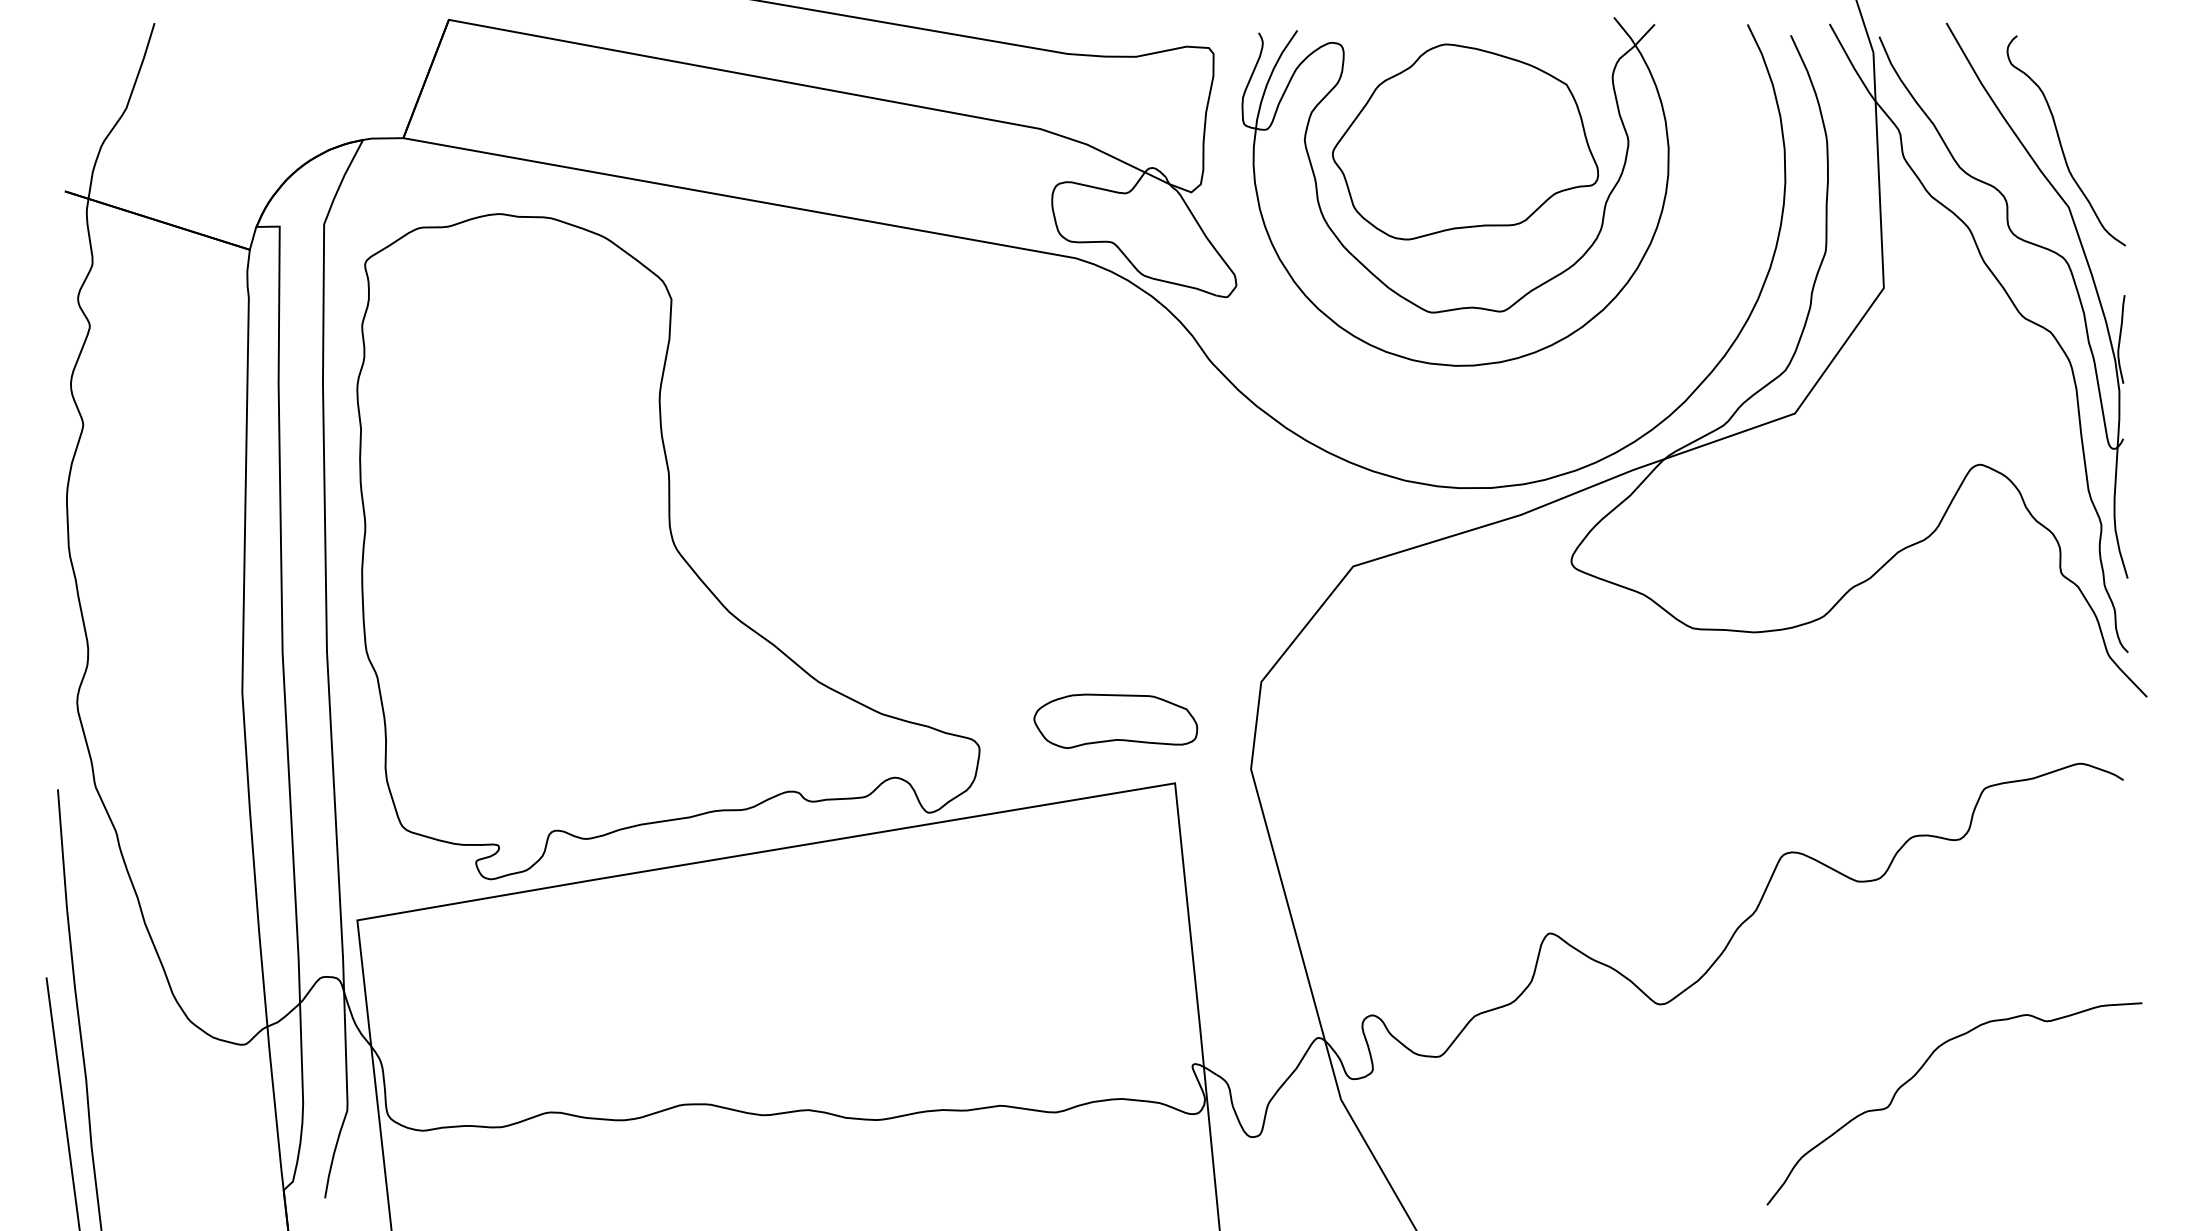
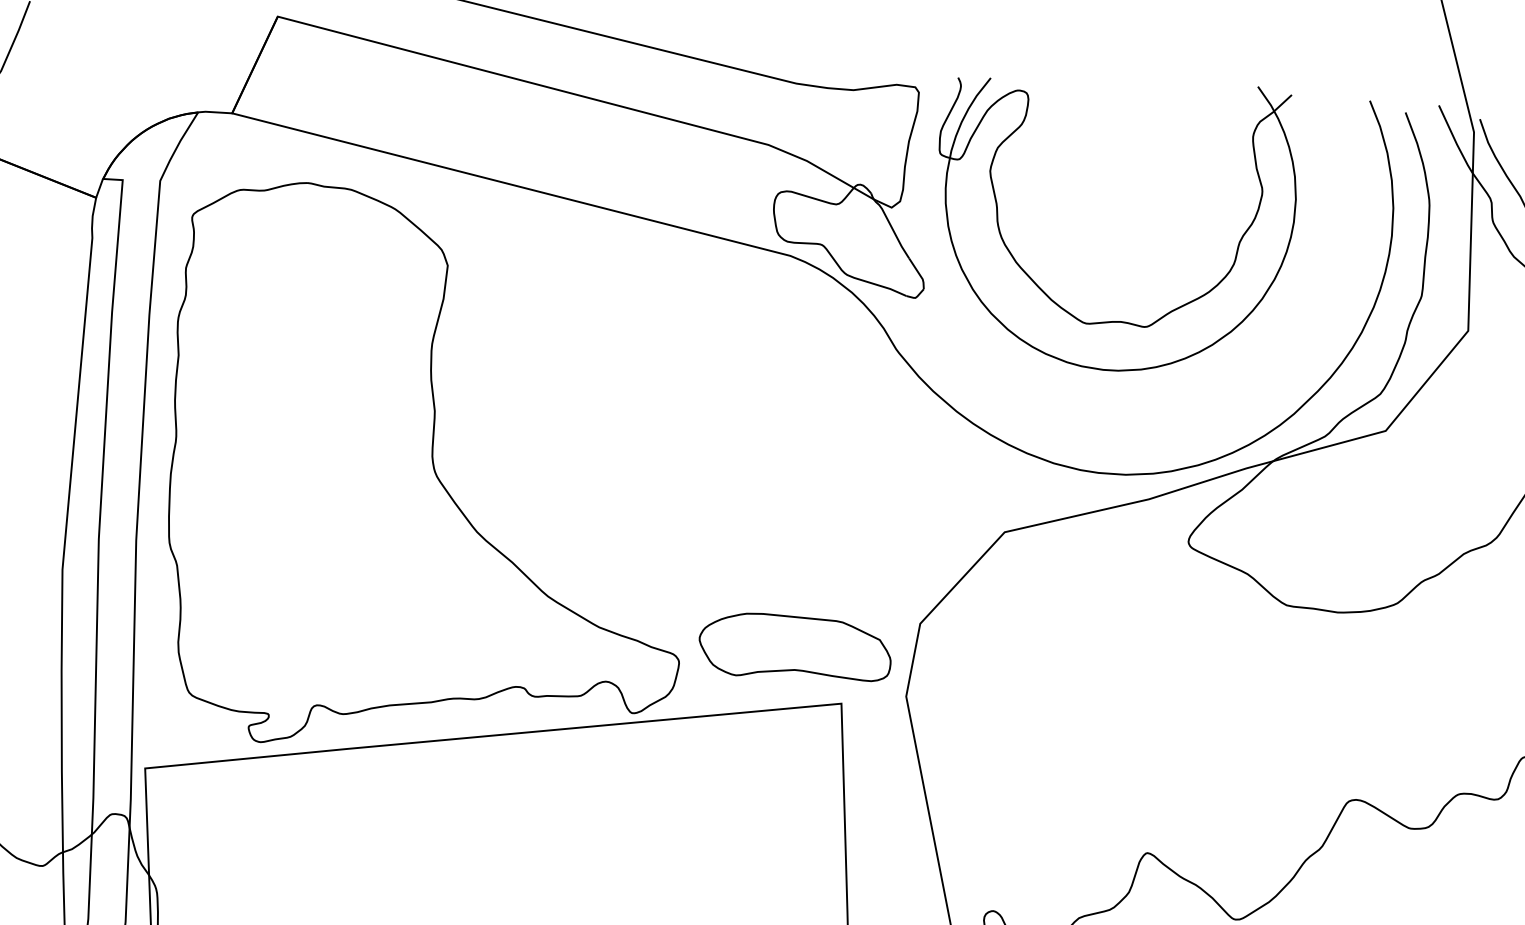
part: (1464, 141) -> (1124, 181), removed
part: (1115, 720) -> (795, 647), size x1.4

